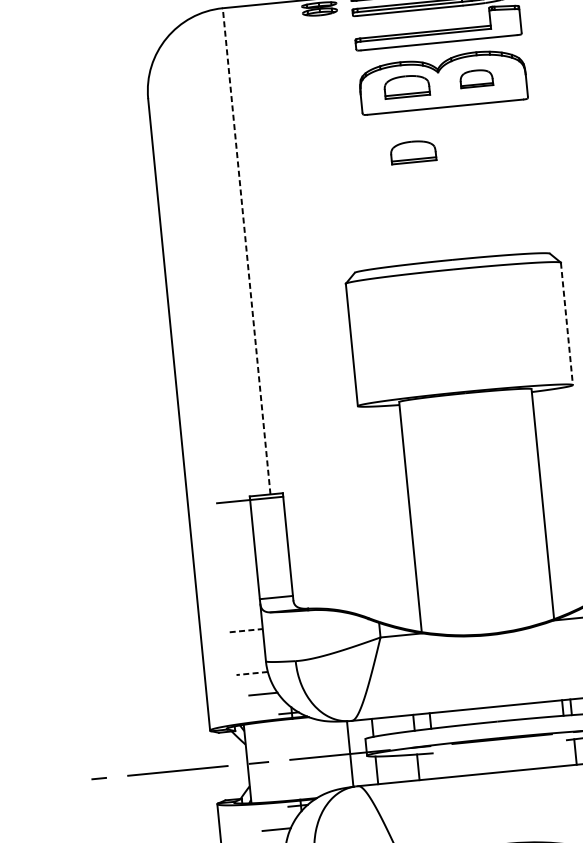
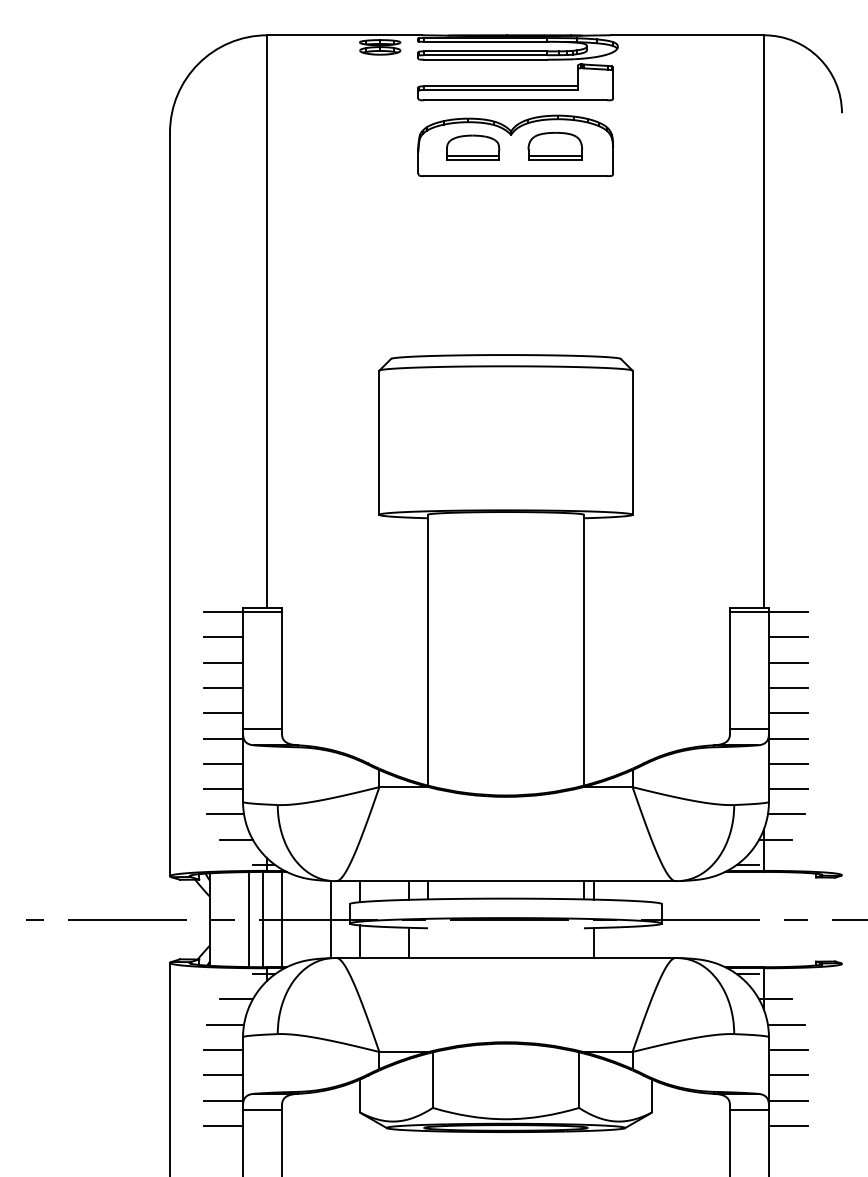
part: (475, 78) -> (554, 146), size x1.43
part: (413, 151) -> (473, 224), removed
line: (246, 251) -> (267, 321), dashed -> solid
line: (566, 324) -> (632, 443), dashed -> solid
line: (235, 523) -> (223, 637), added
line: (237, 544) -> (223, 662), added
line: (239, 565) -> (223, 687), added
line: (242, 587) -> (223, 713), added
line: (244, 609) -> (223, 738), added
line: (247, 630) -> (224, 763), dashed -> solid
line: (248, 652) -> (223, 789), added
line: (252, 673) -> (225, 814), dashed -> solid
line: (309, 757) -> (282, 919), added
line: (292, 759) -> (262, 919), added
line: (280, 760) -> (248, 919), added

